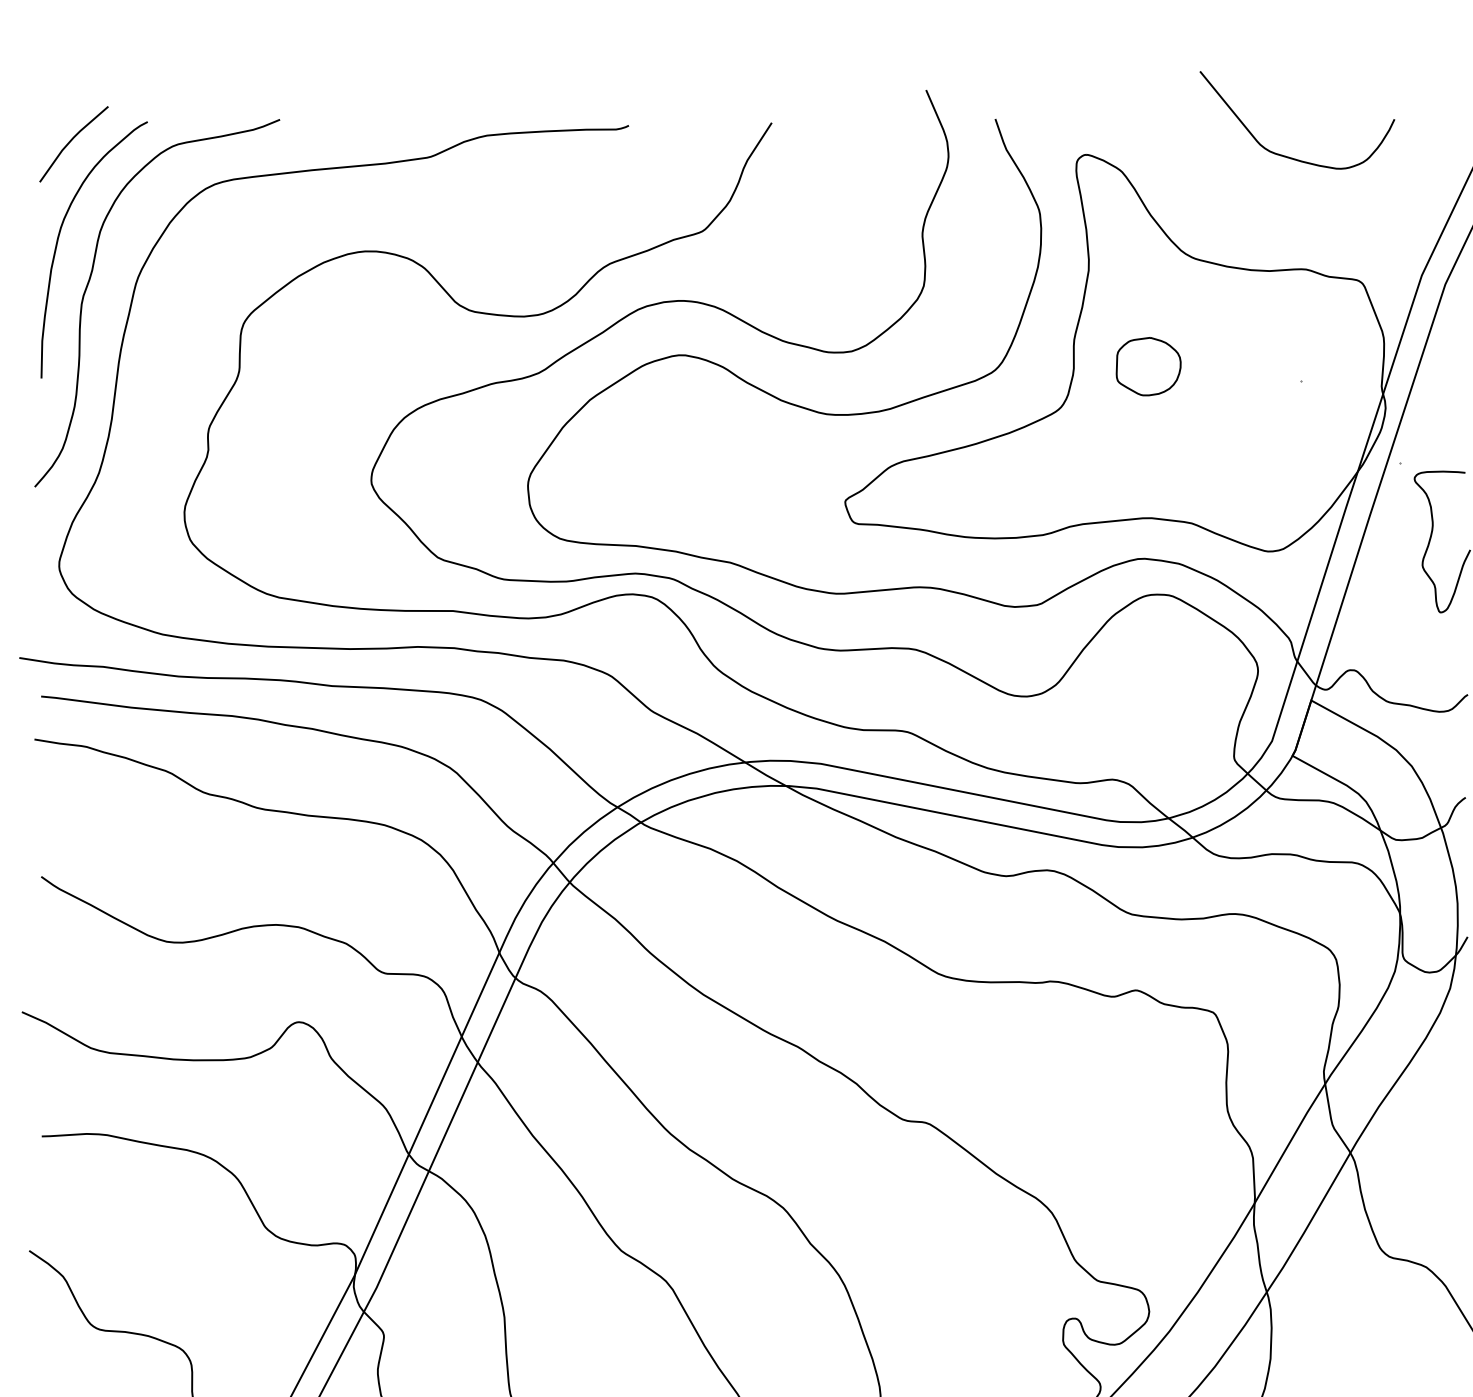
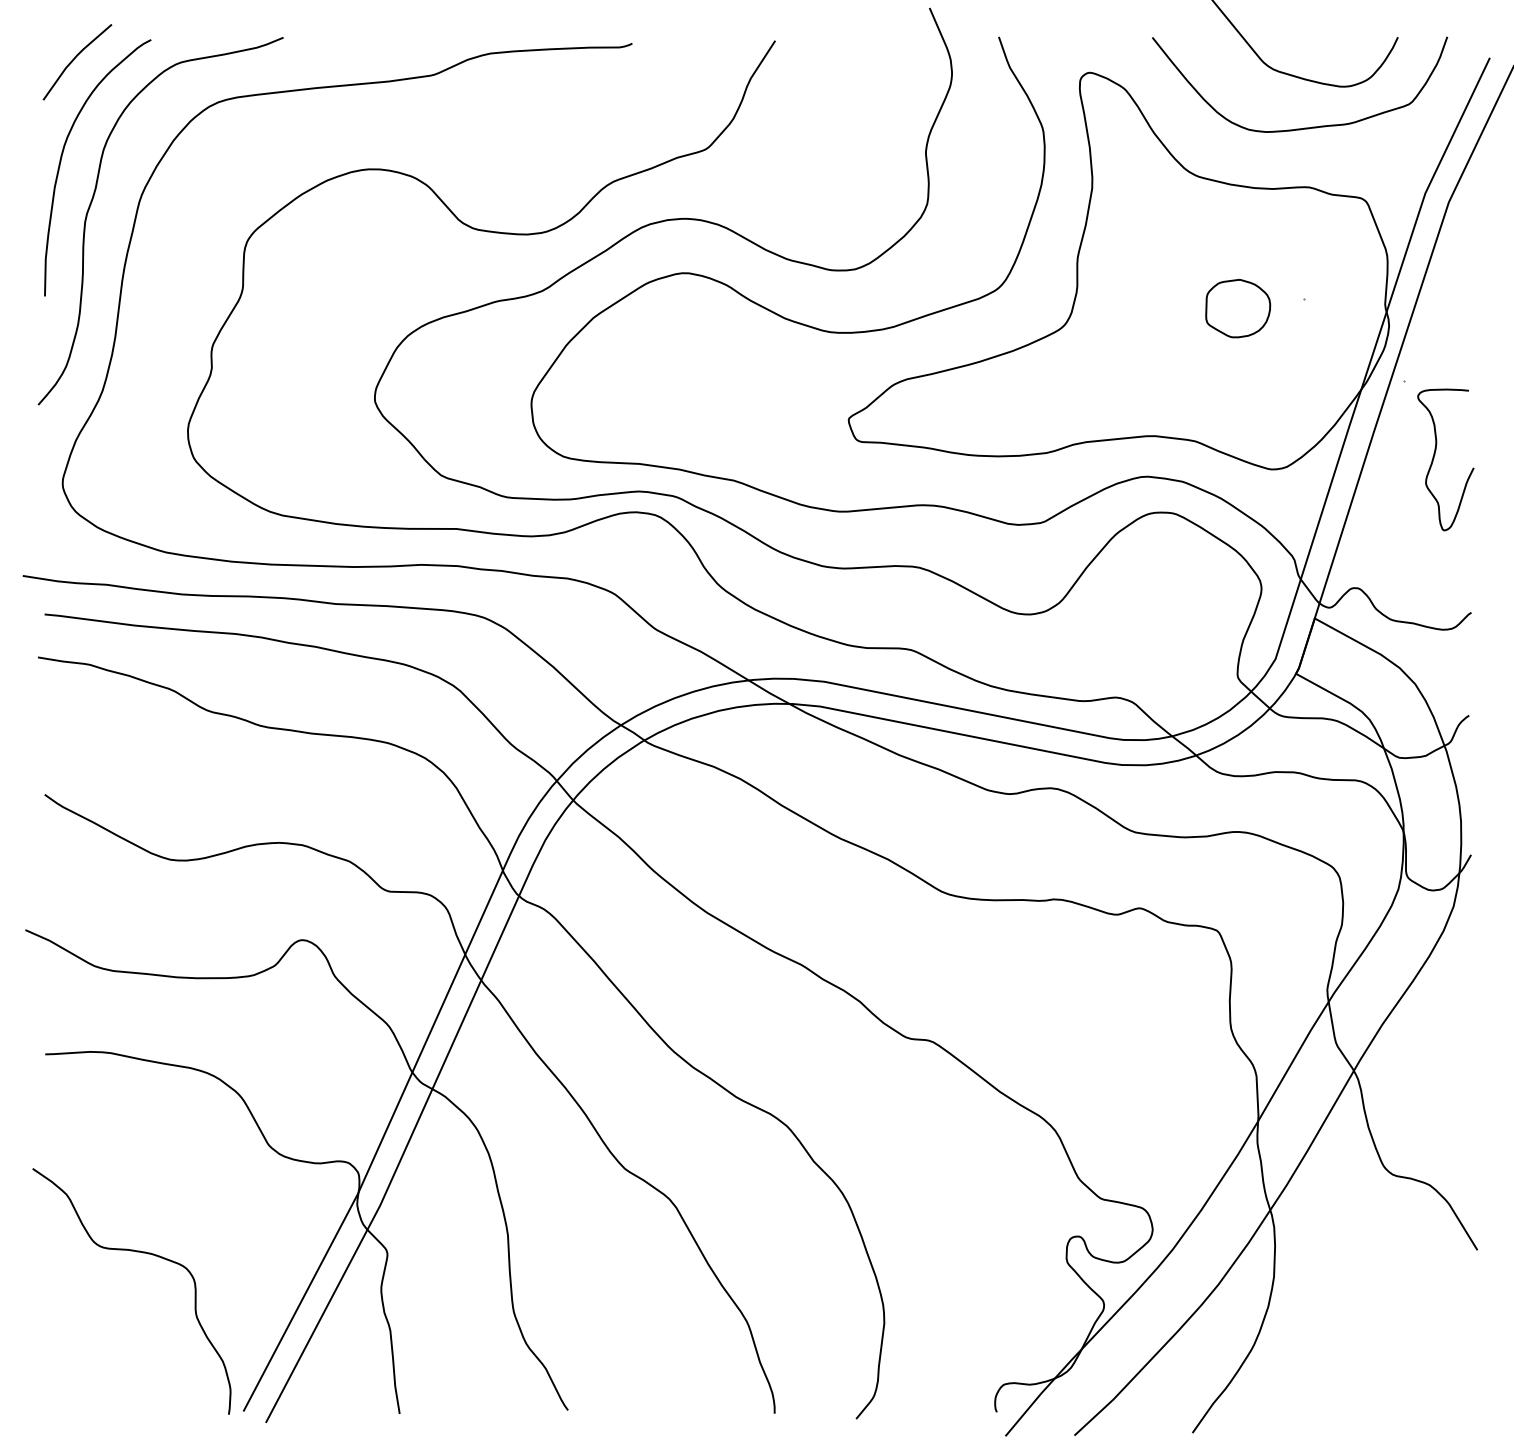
curve: (1301, 209) -> (1304, 127), added
part: (1149, 366) -> (1238, 308), moved

